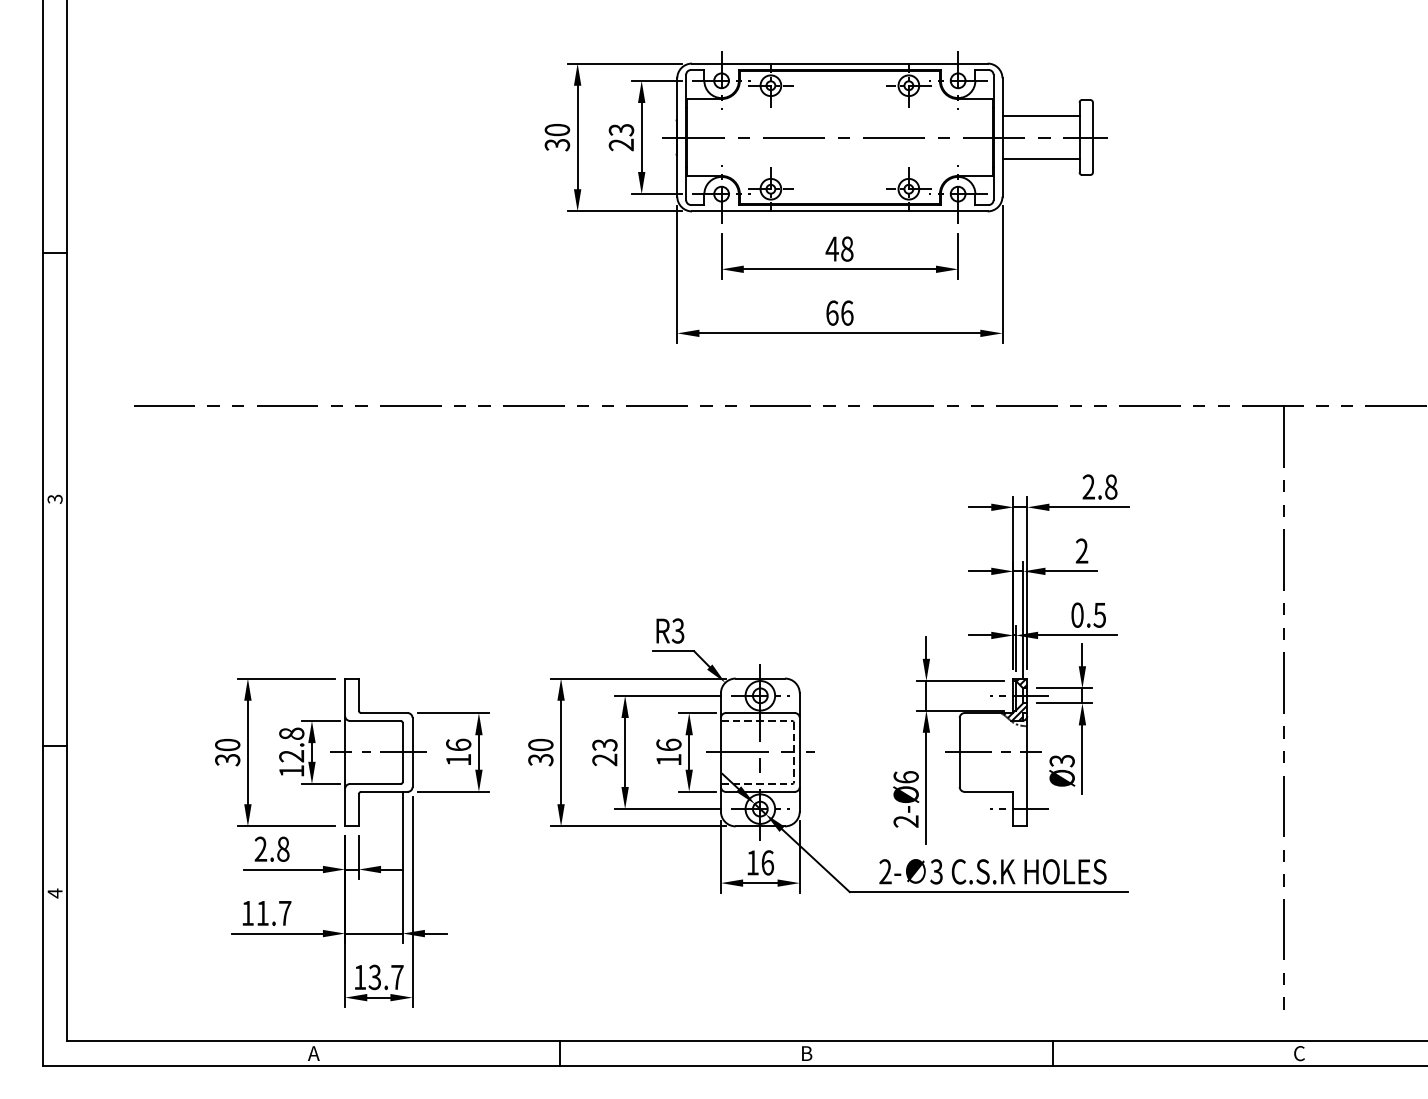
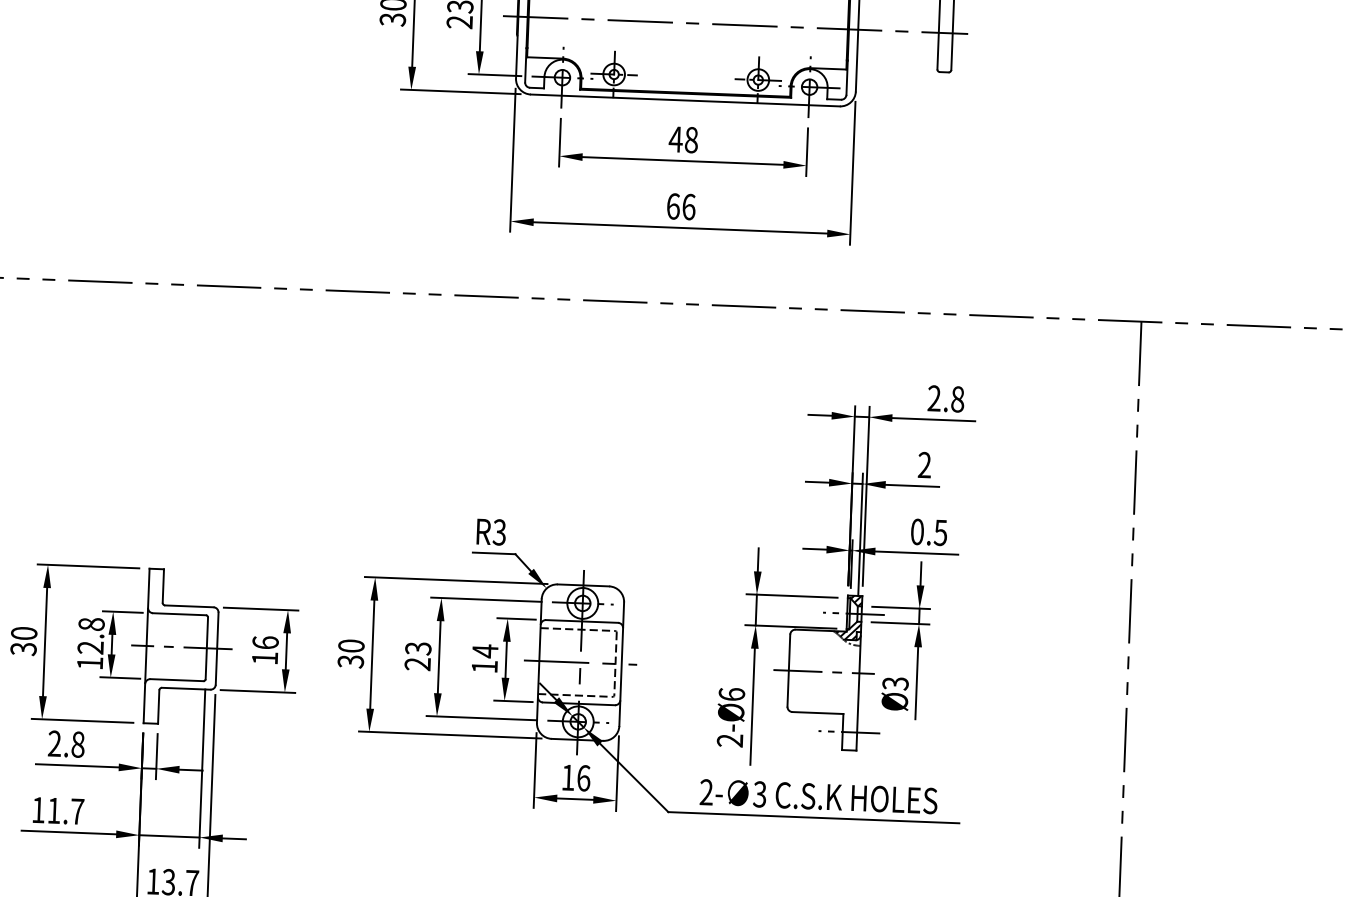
line: (1040, 116) -> (898, 9), removed
line: (1040, 158) -> (897, 53), removed
text: (668, 744) -> (484, 650), 16 -> 14

